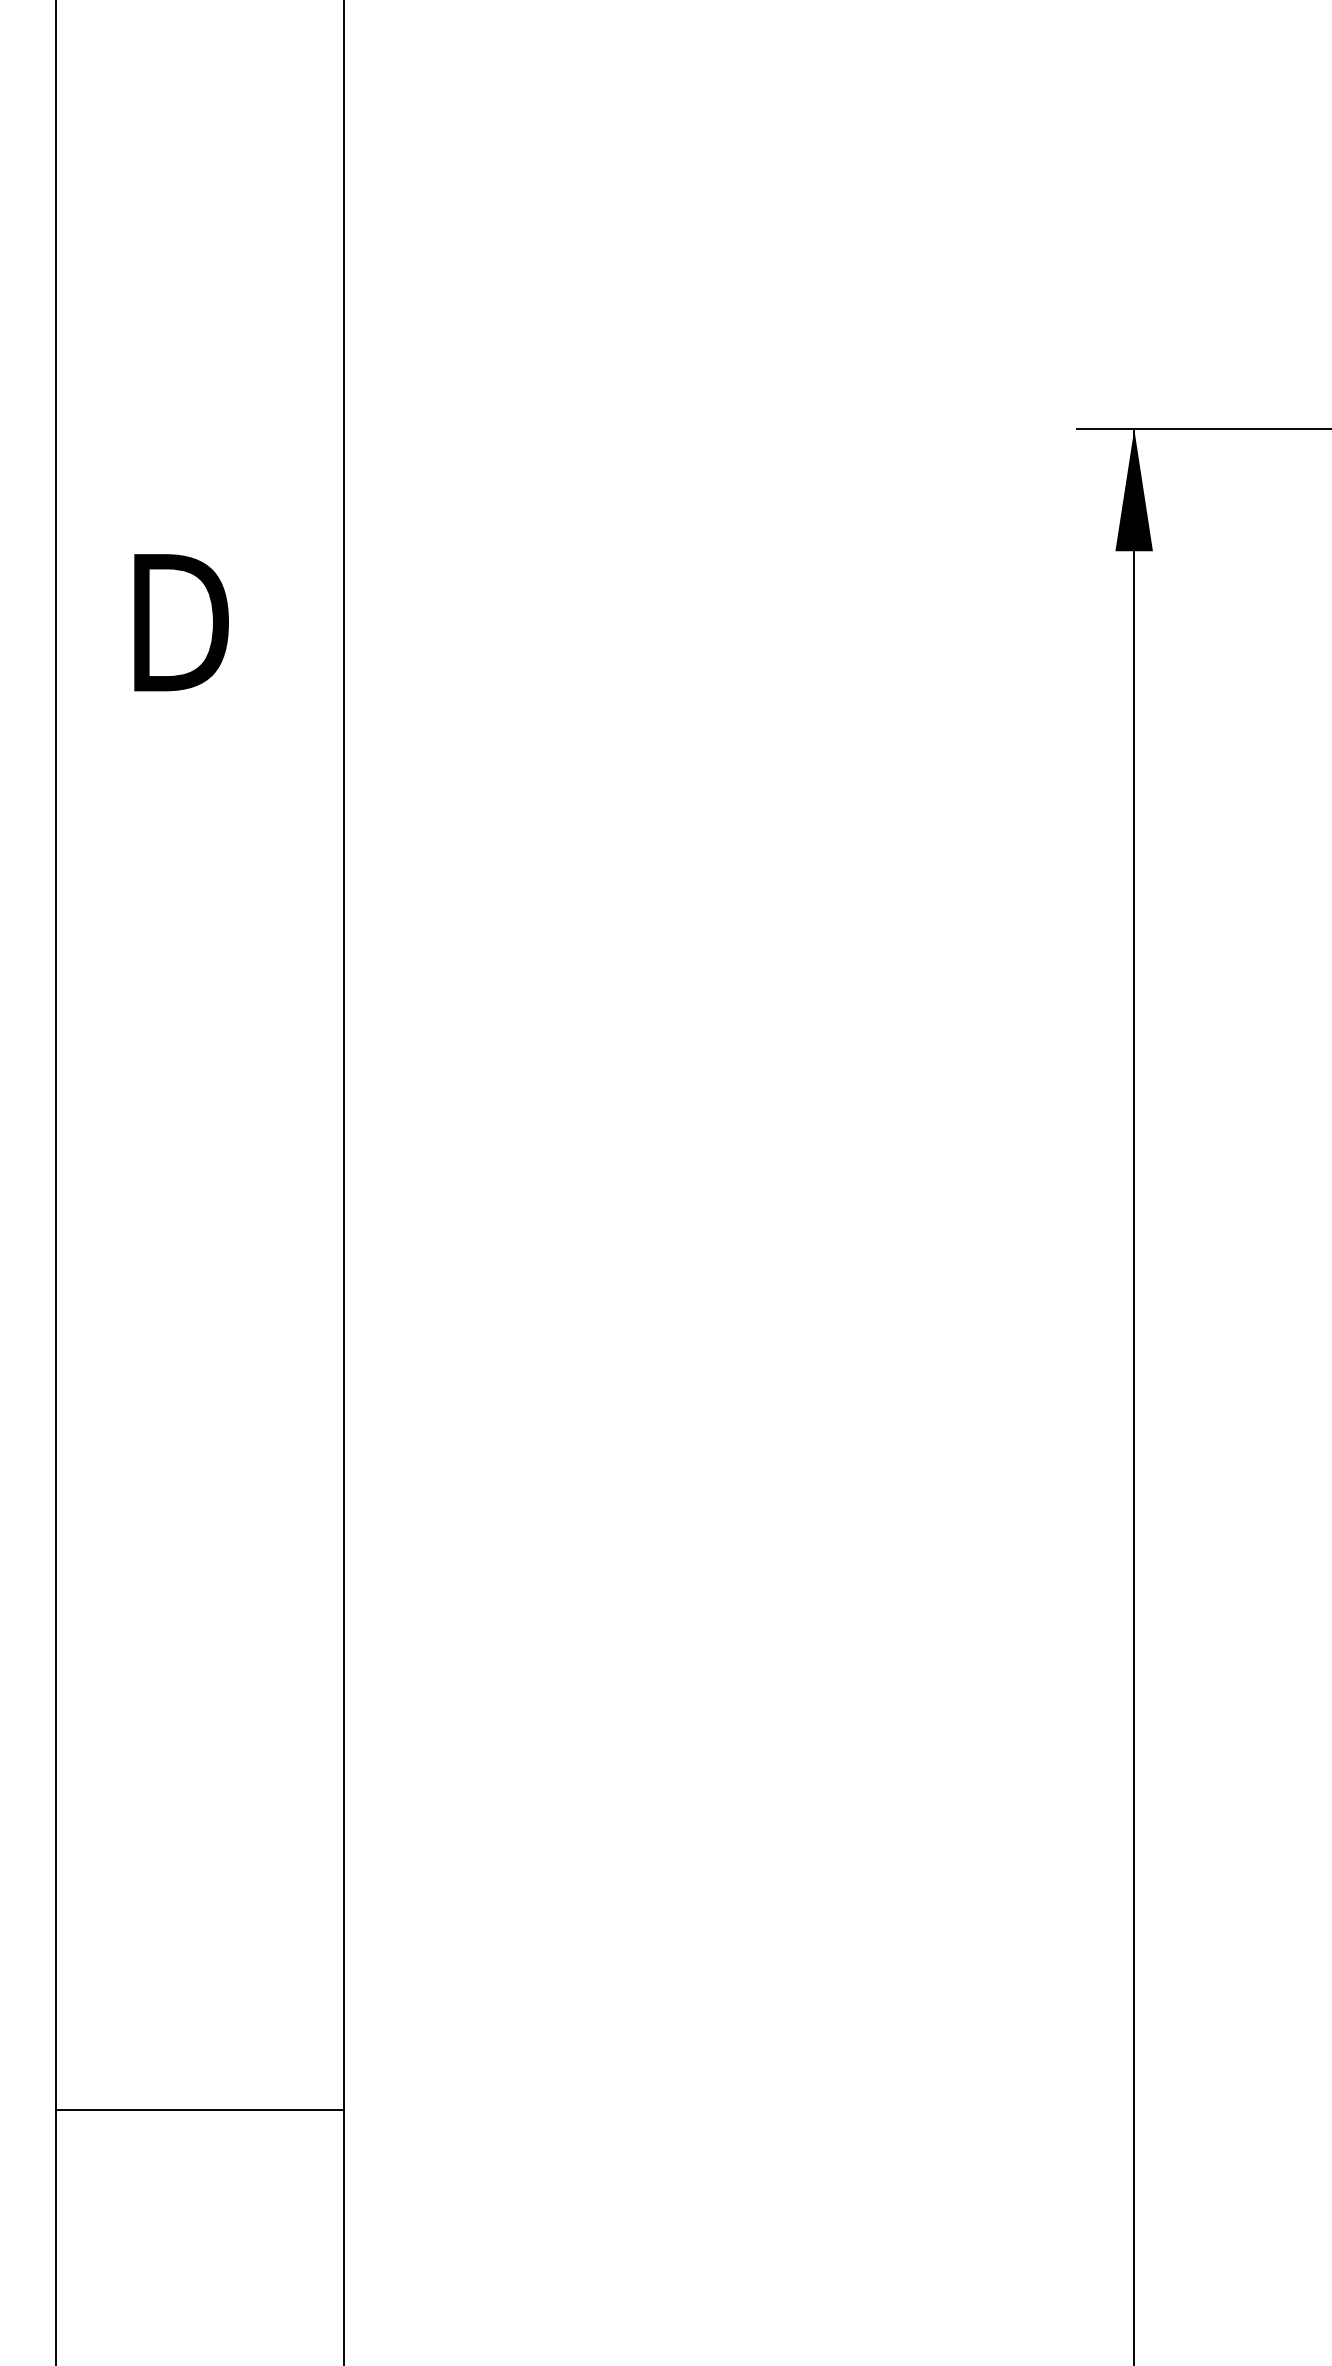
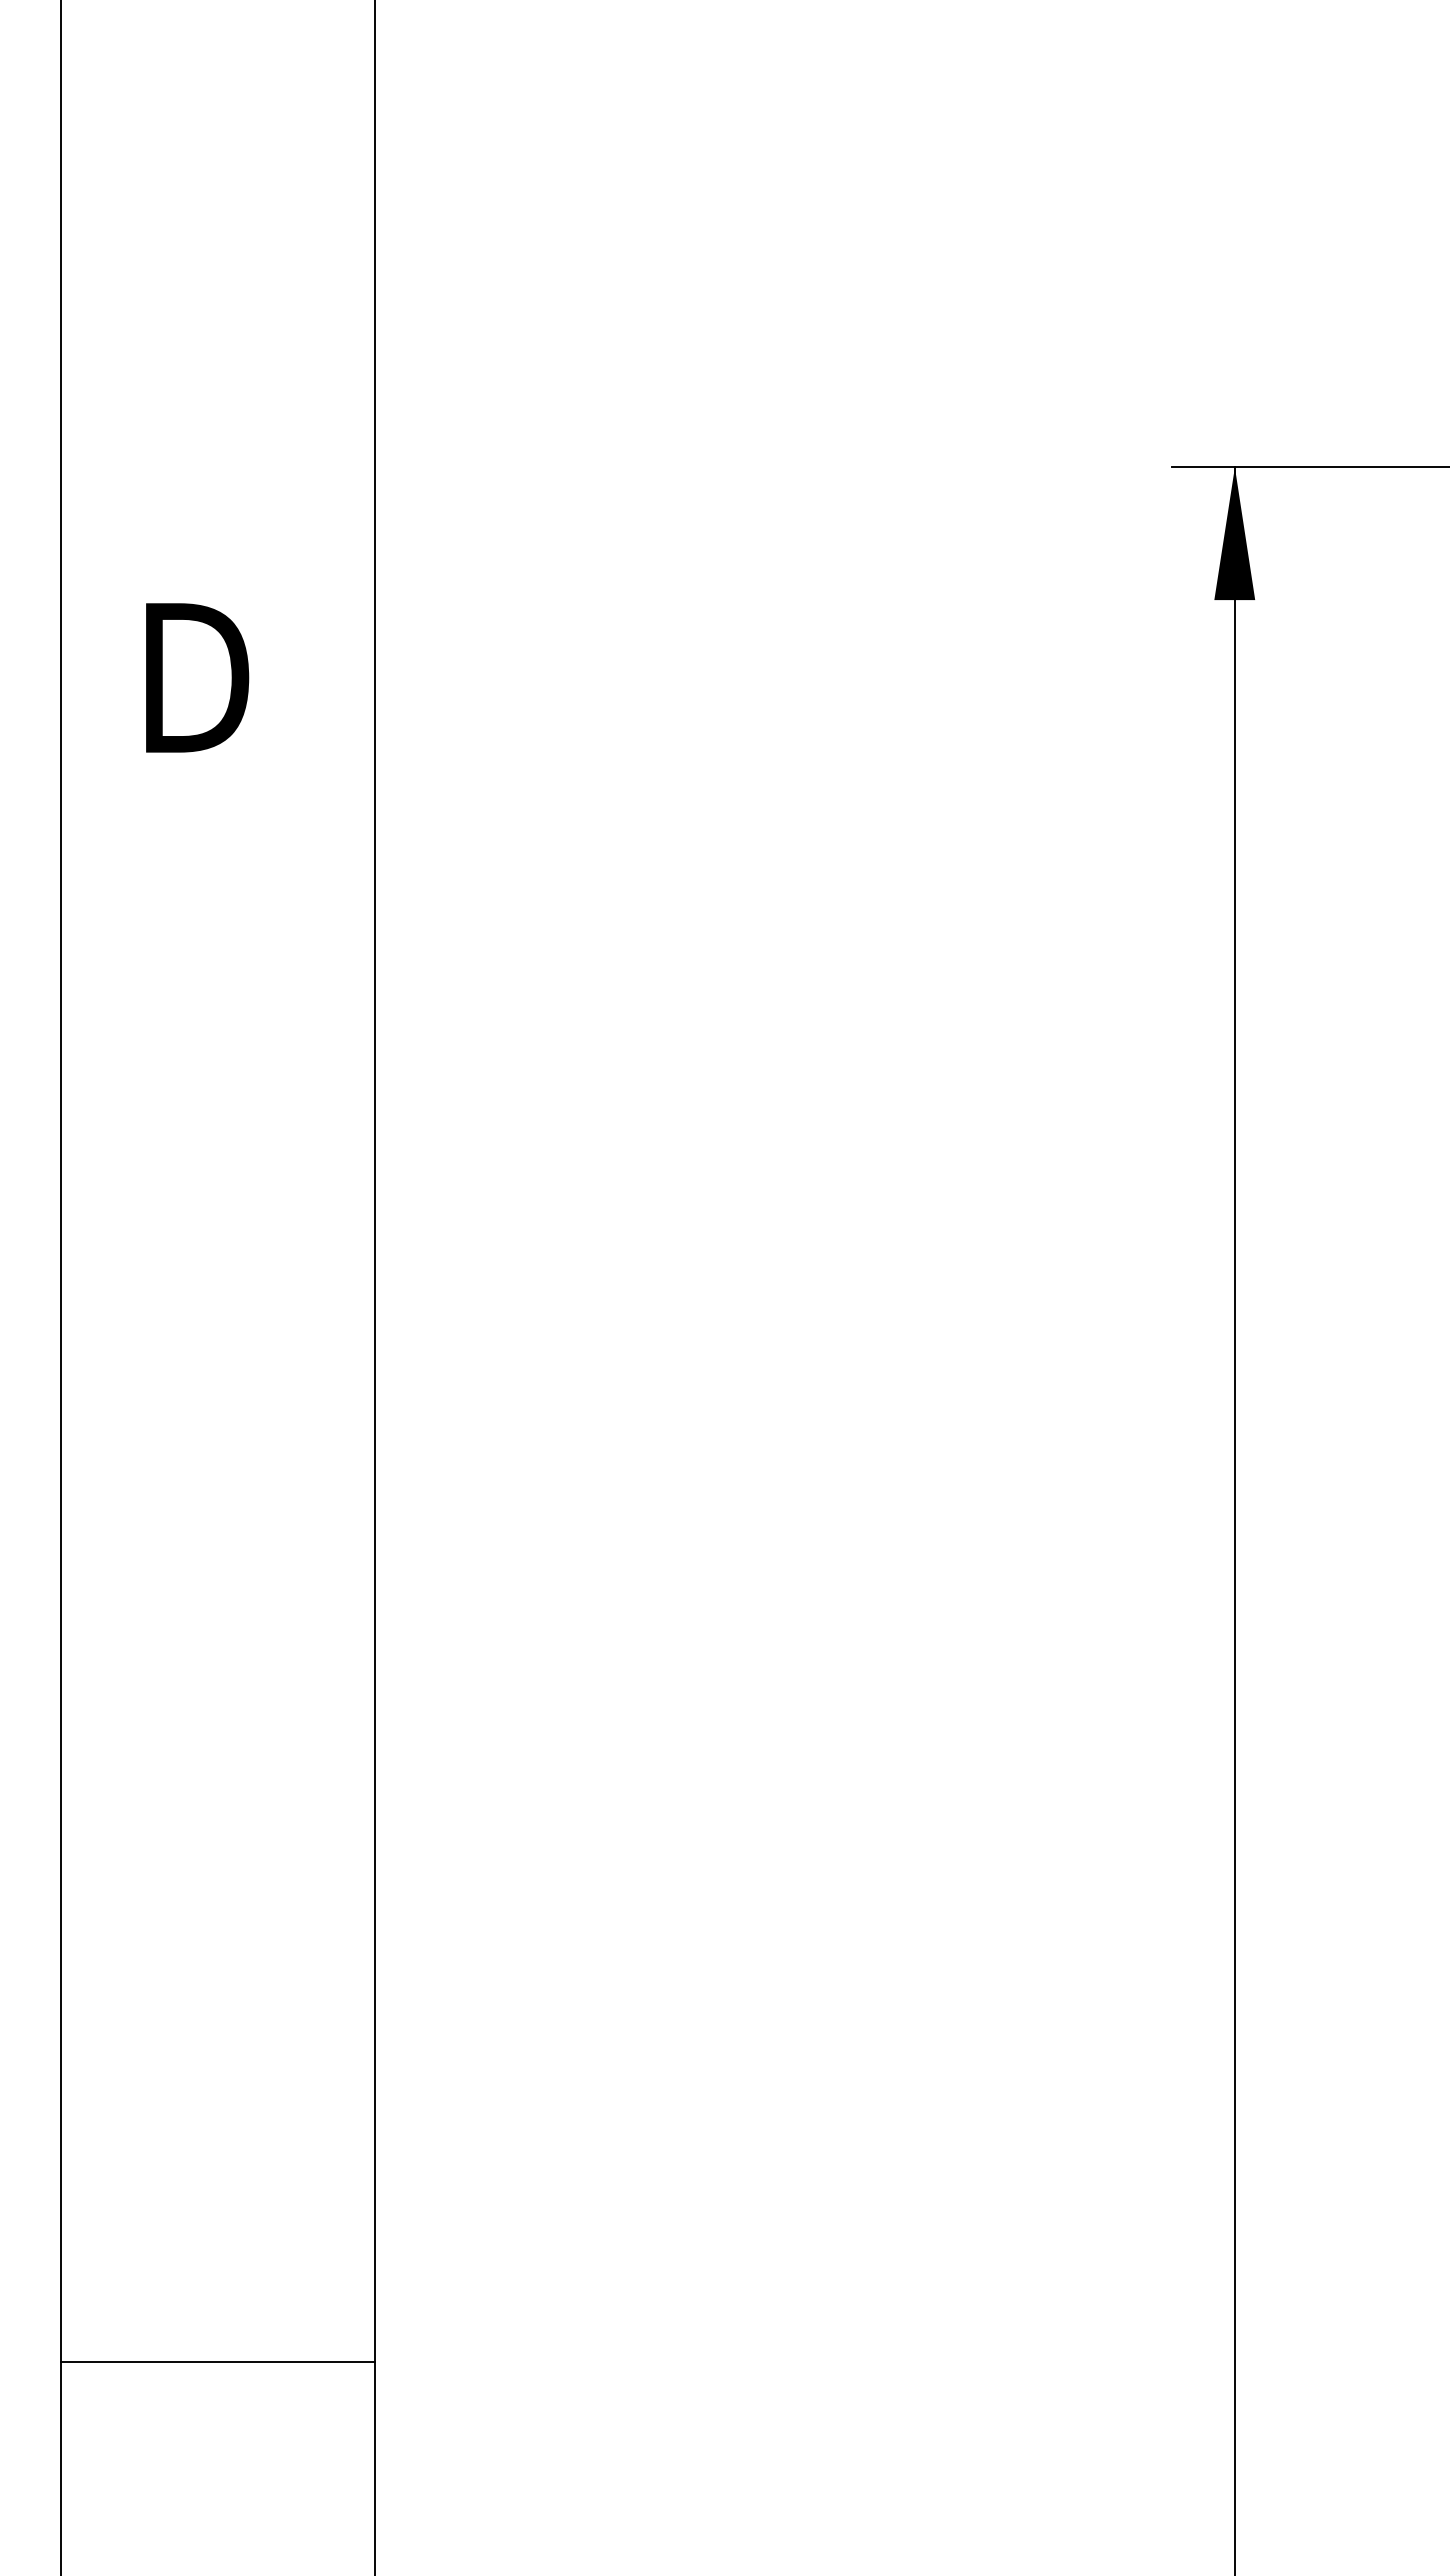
line: (199, 2110) -> (217, 2361), moved

